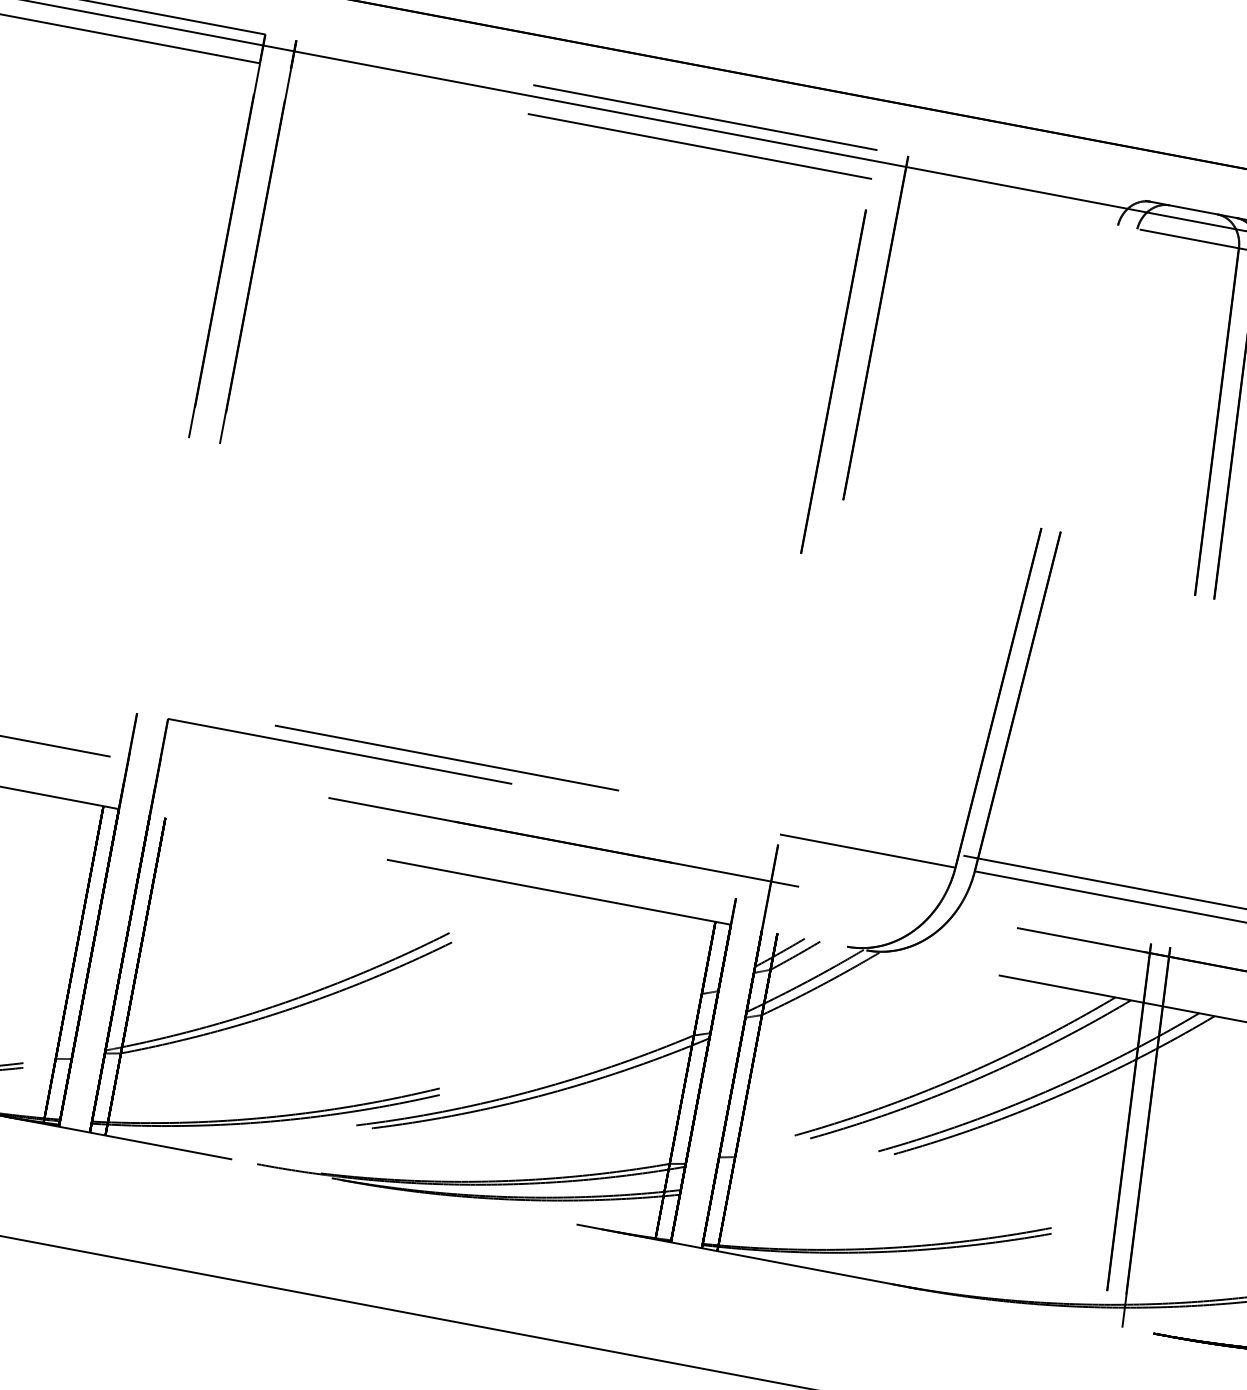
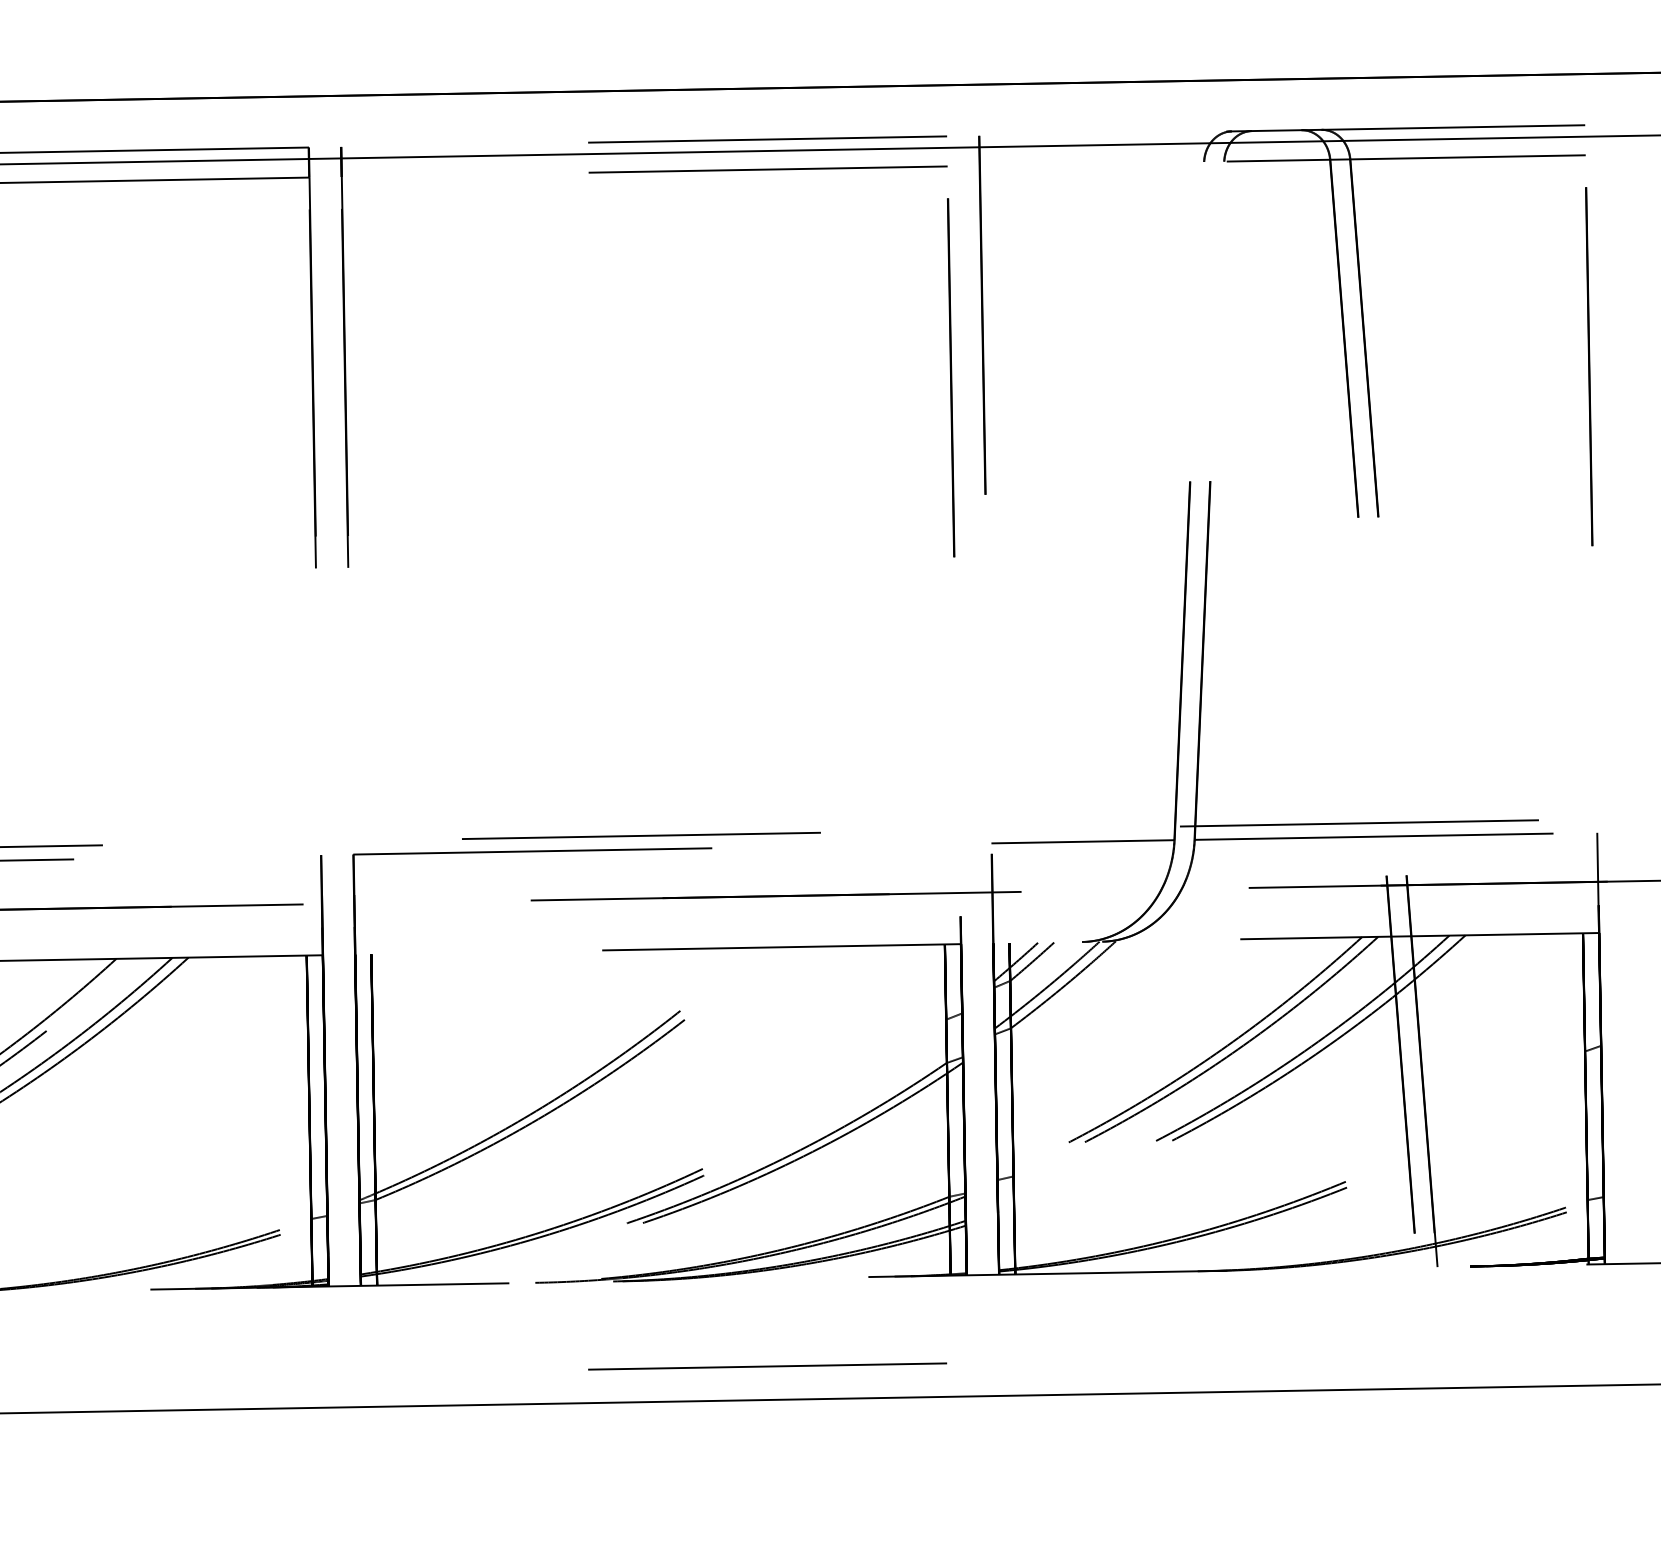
line: (462, 1290) -> (767, 1366), added

